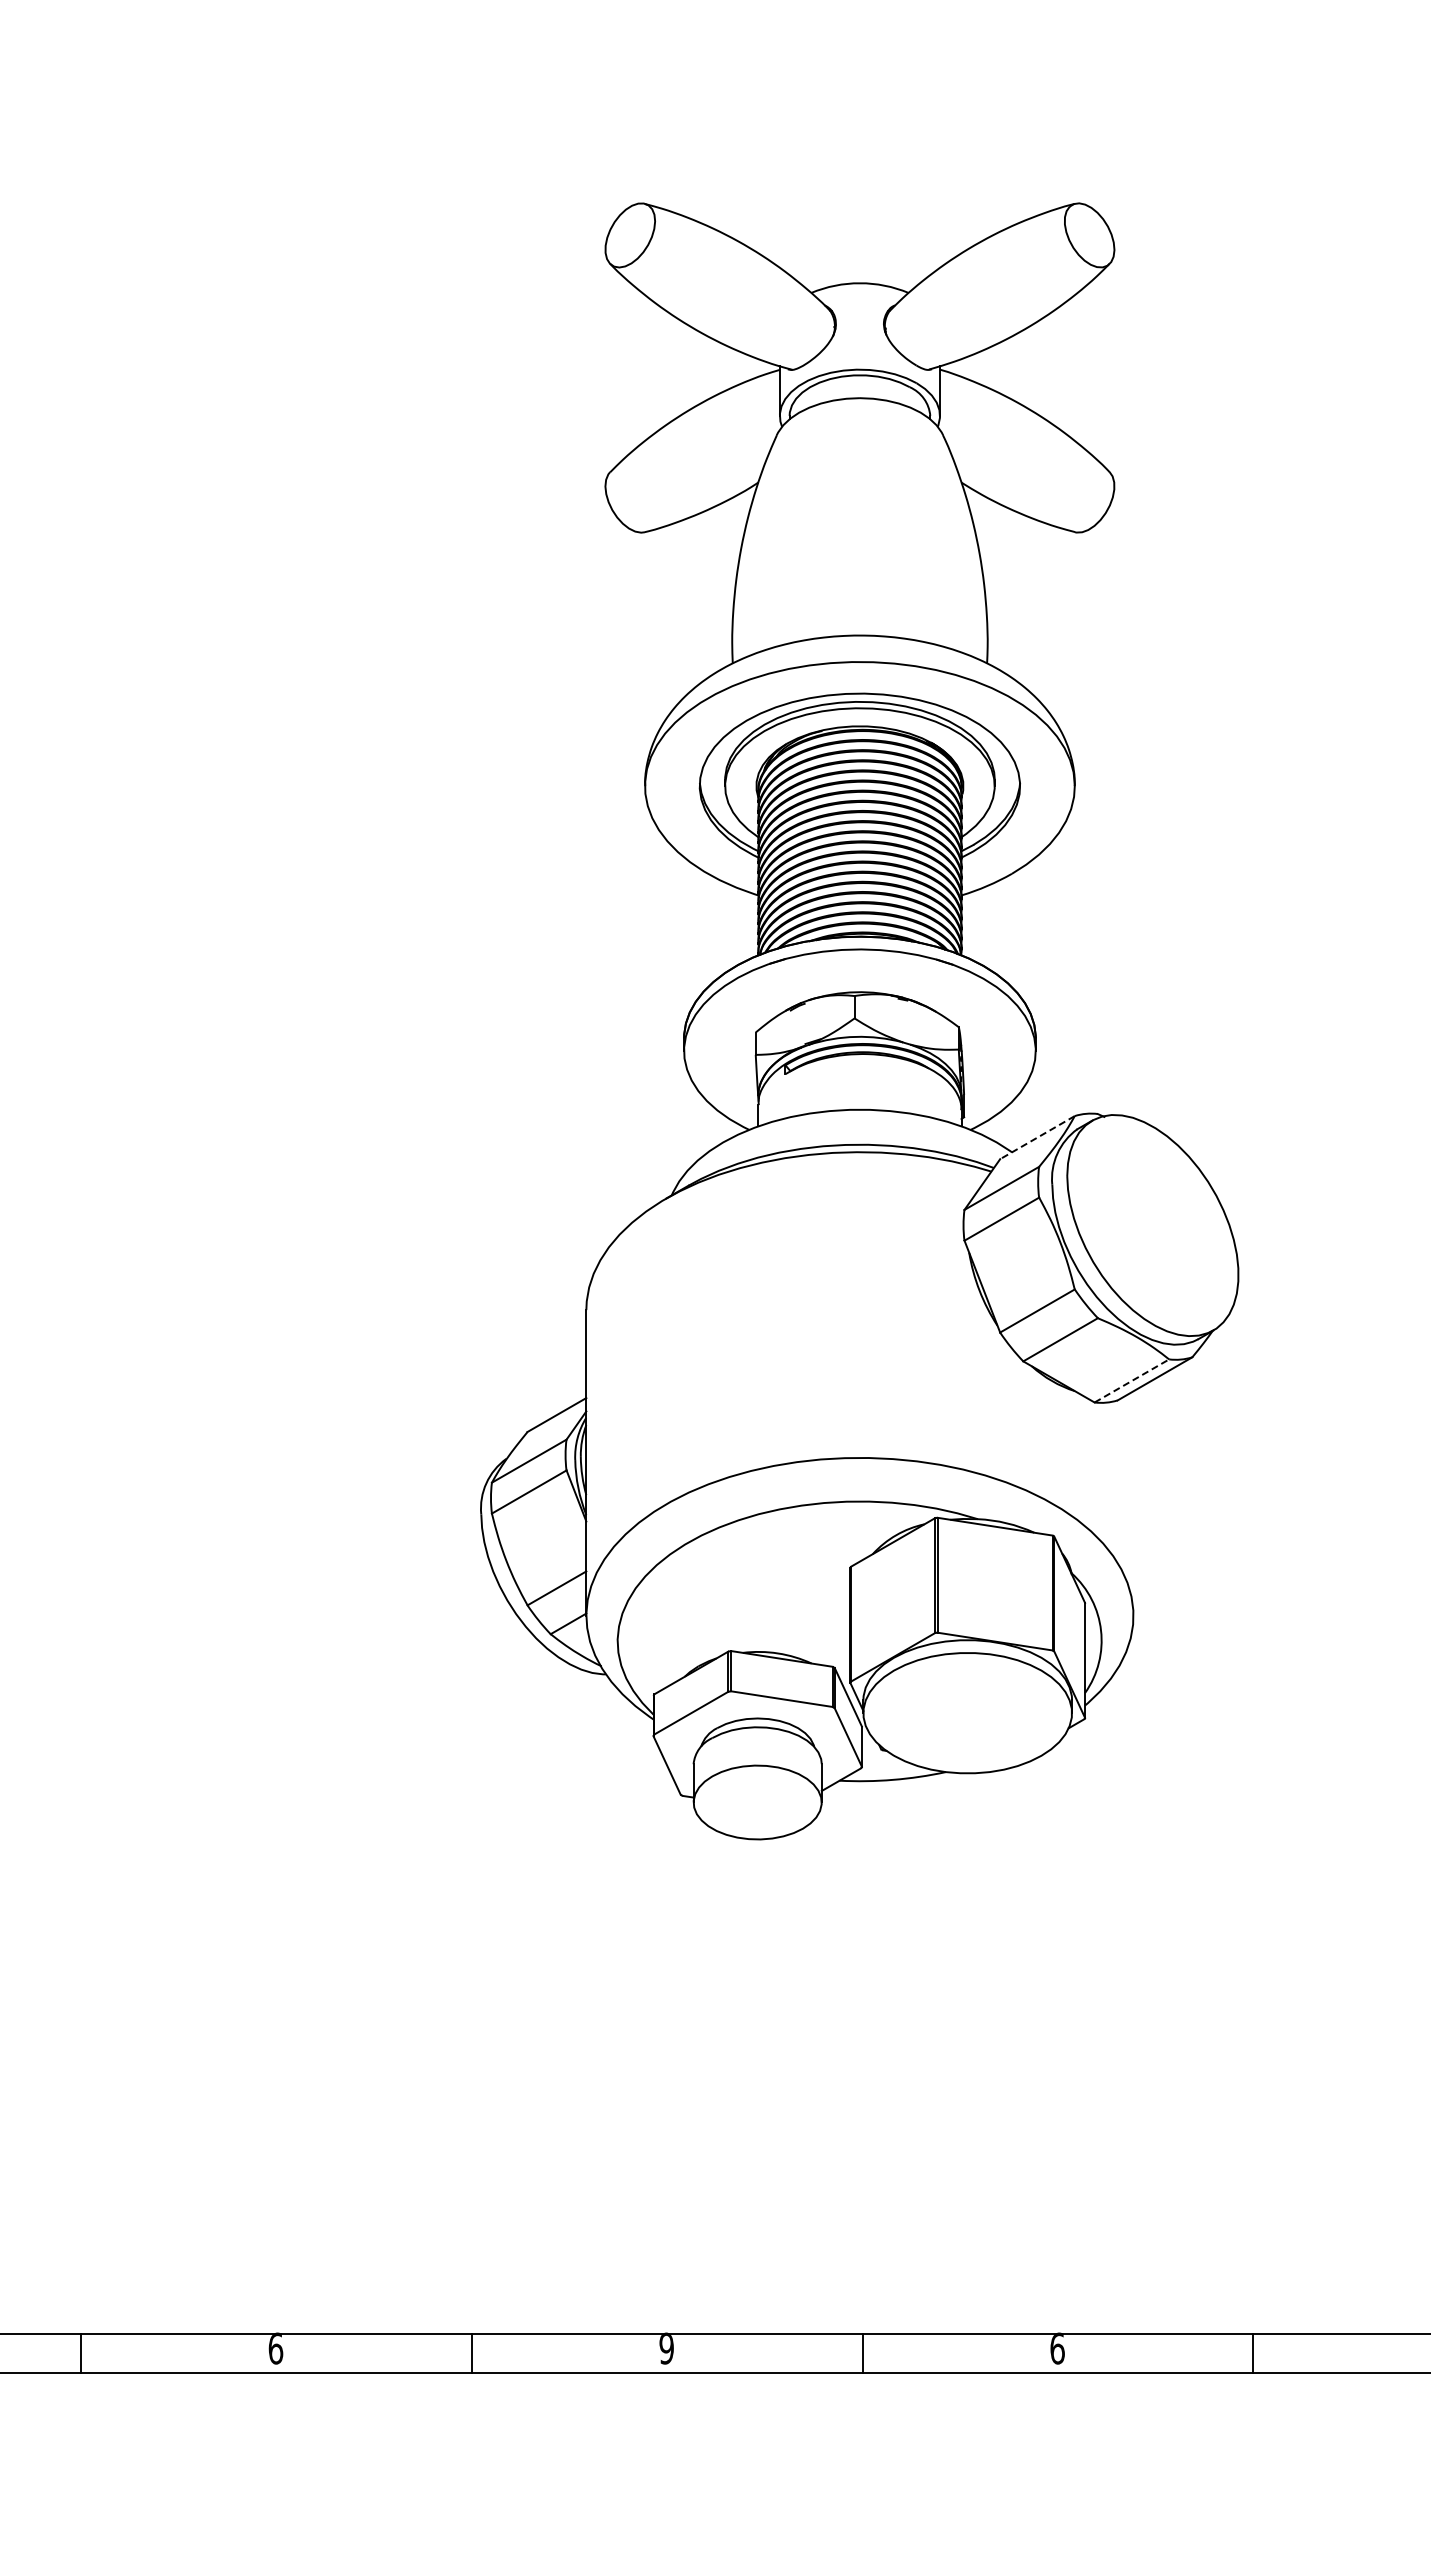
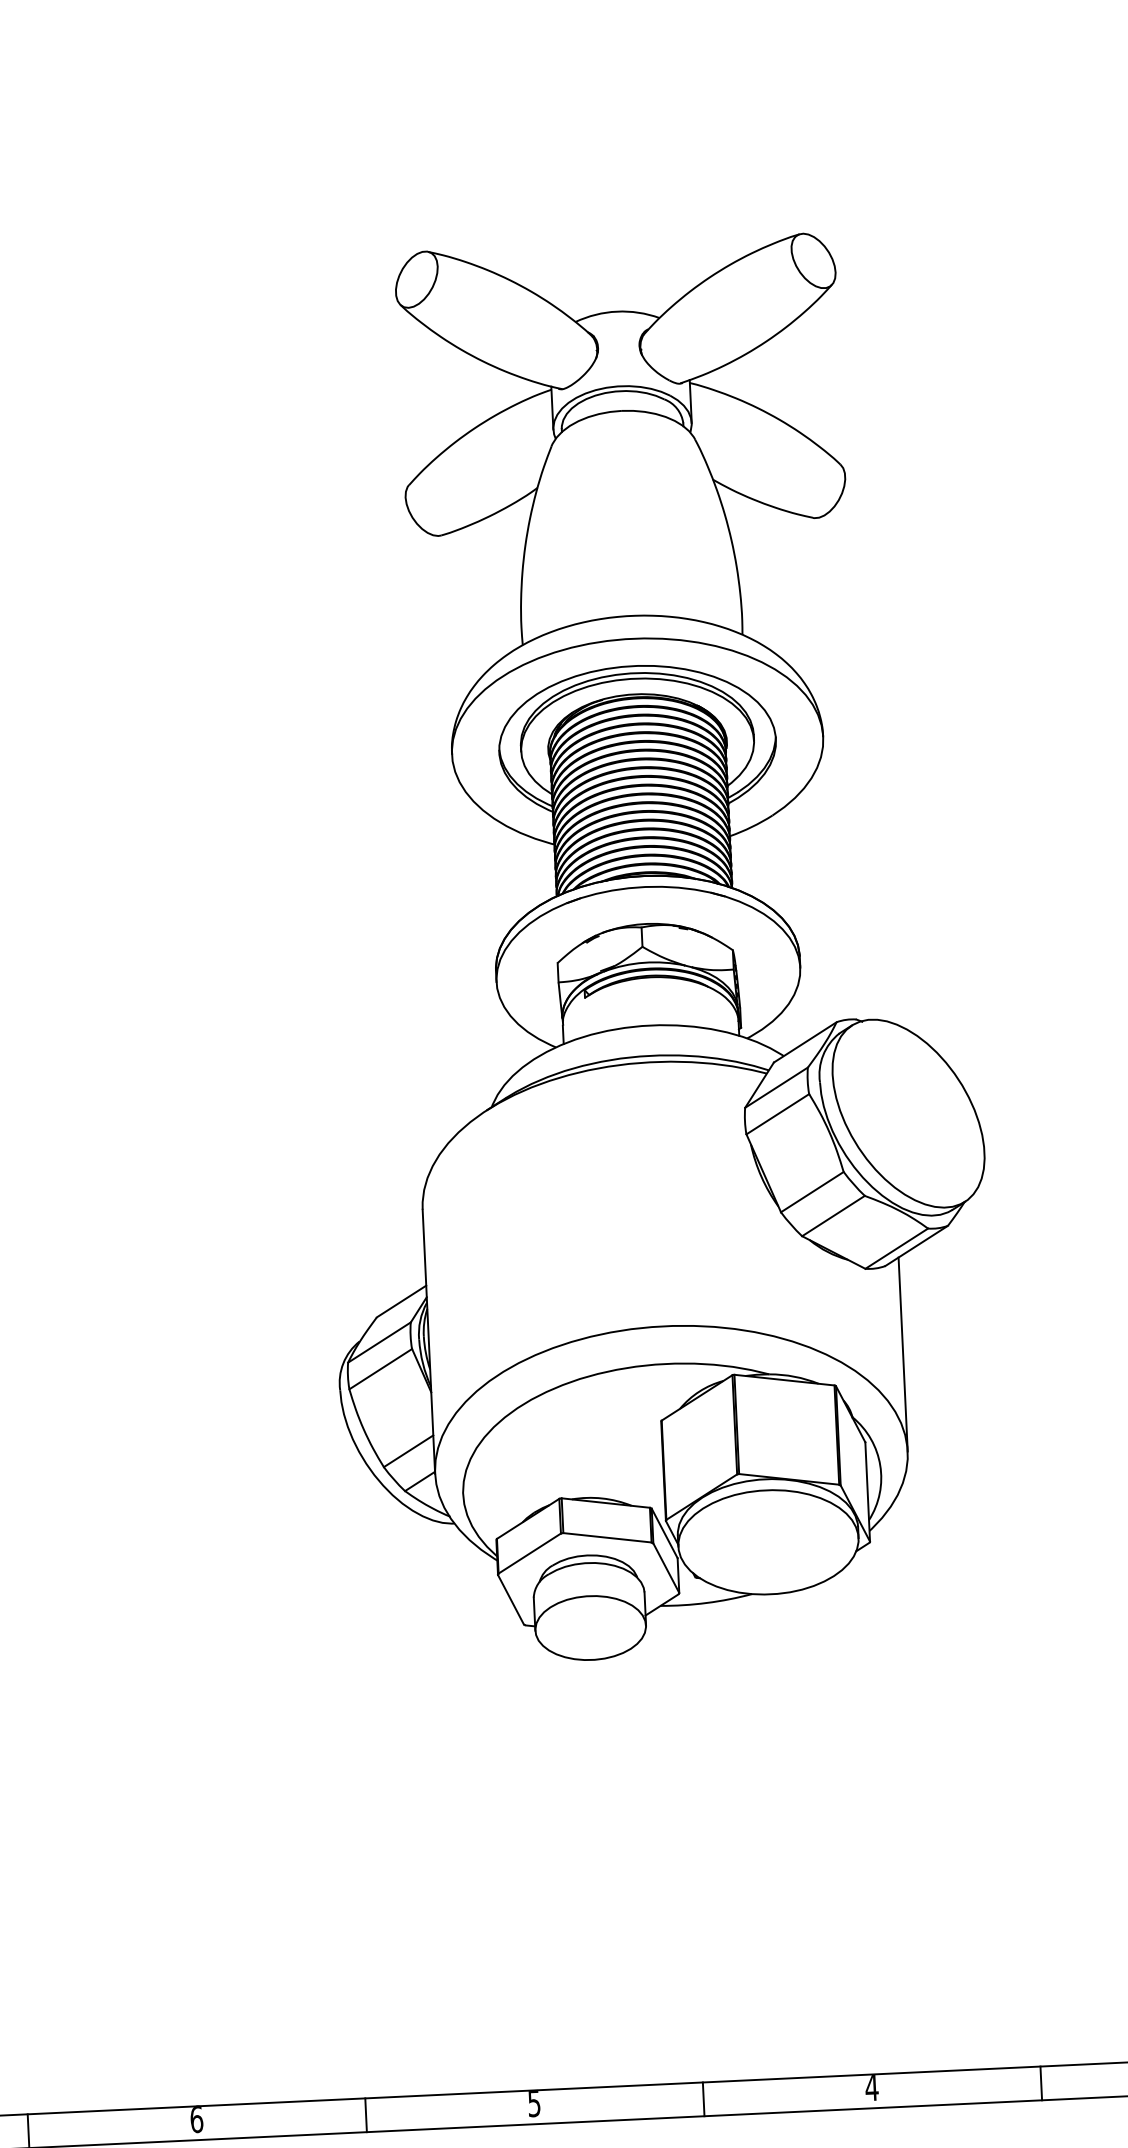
line: (1037, 1137) -> (805, 1042), dashed -> solid
line: (1132, 1380) -> (897, 1248), dashed -> solid
line: (1133, 1503) -> (903, 1354), added
text: (666, 2348) -> (534, 2103), 9 -> 5
text: (1057, 2348) -> (871, 2087), 6 -> 4

